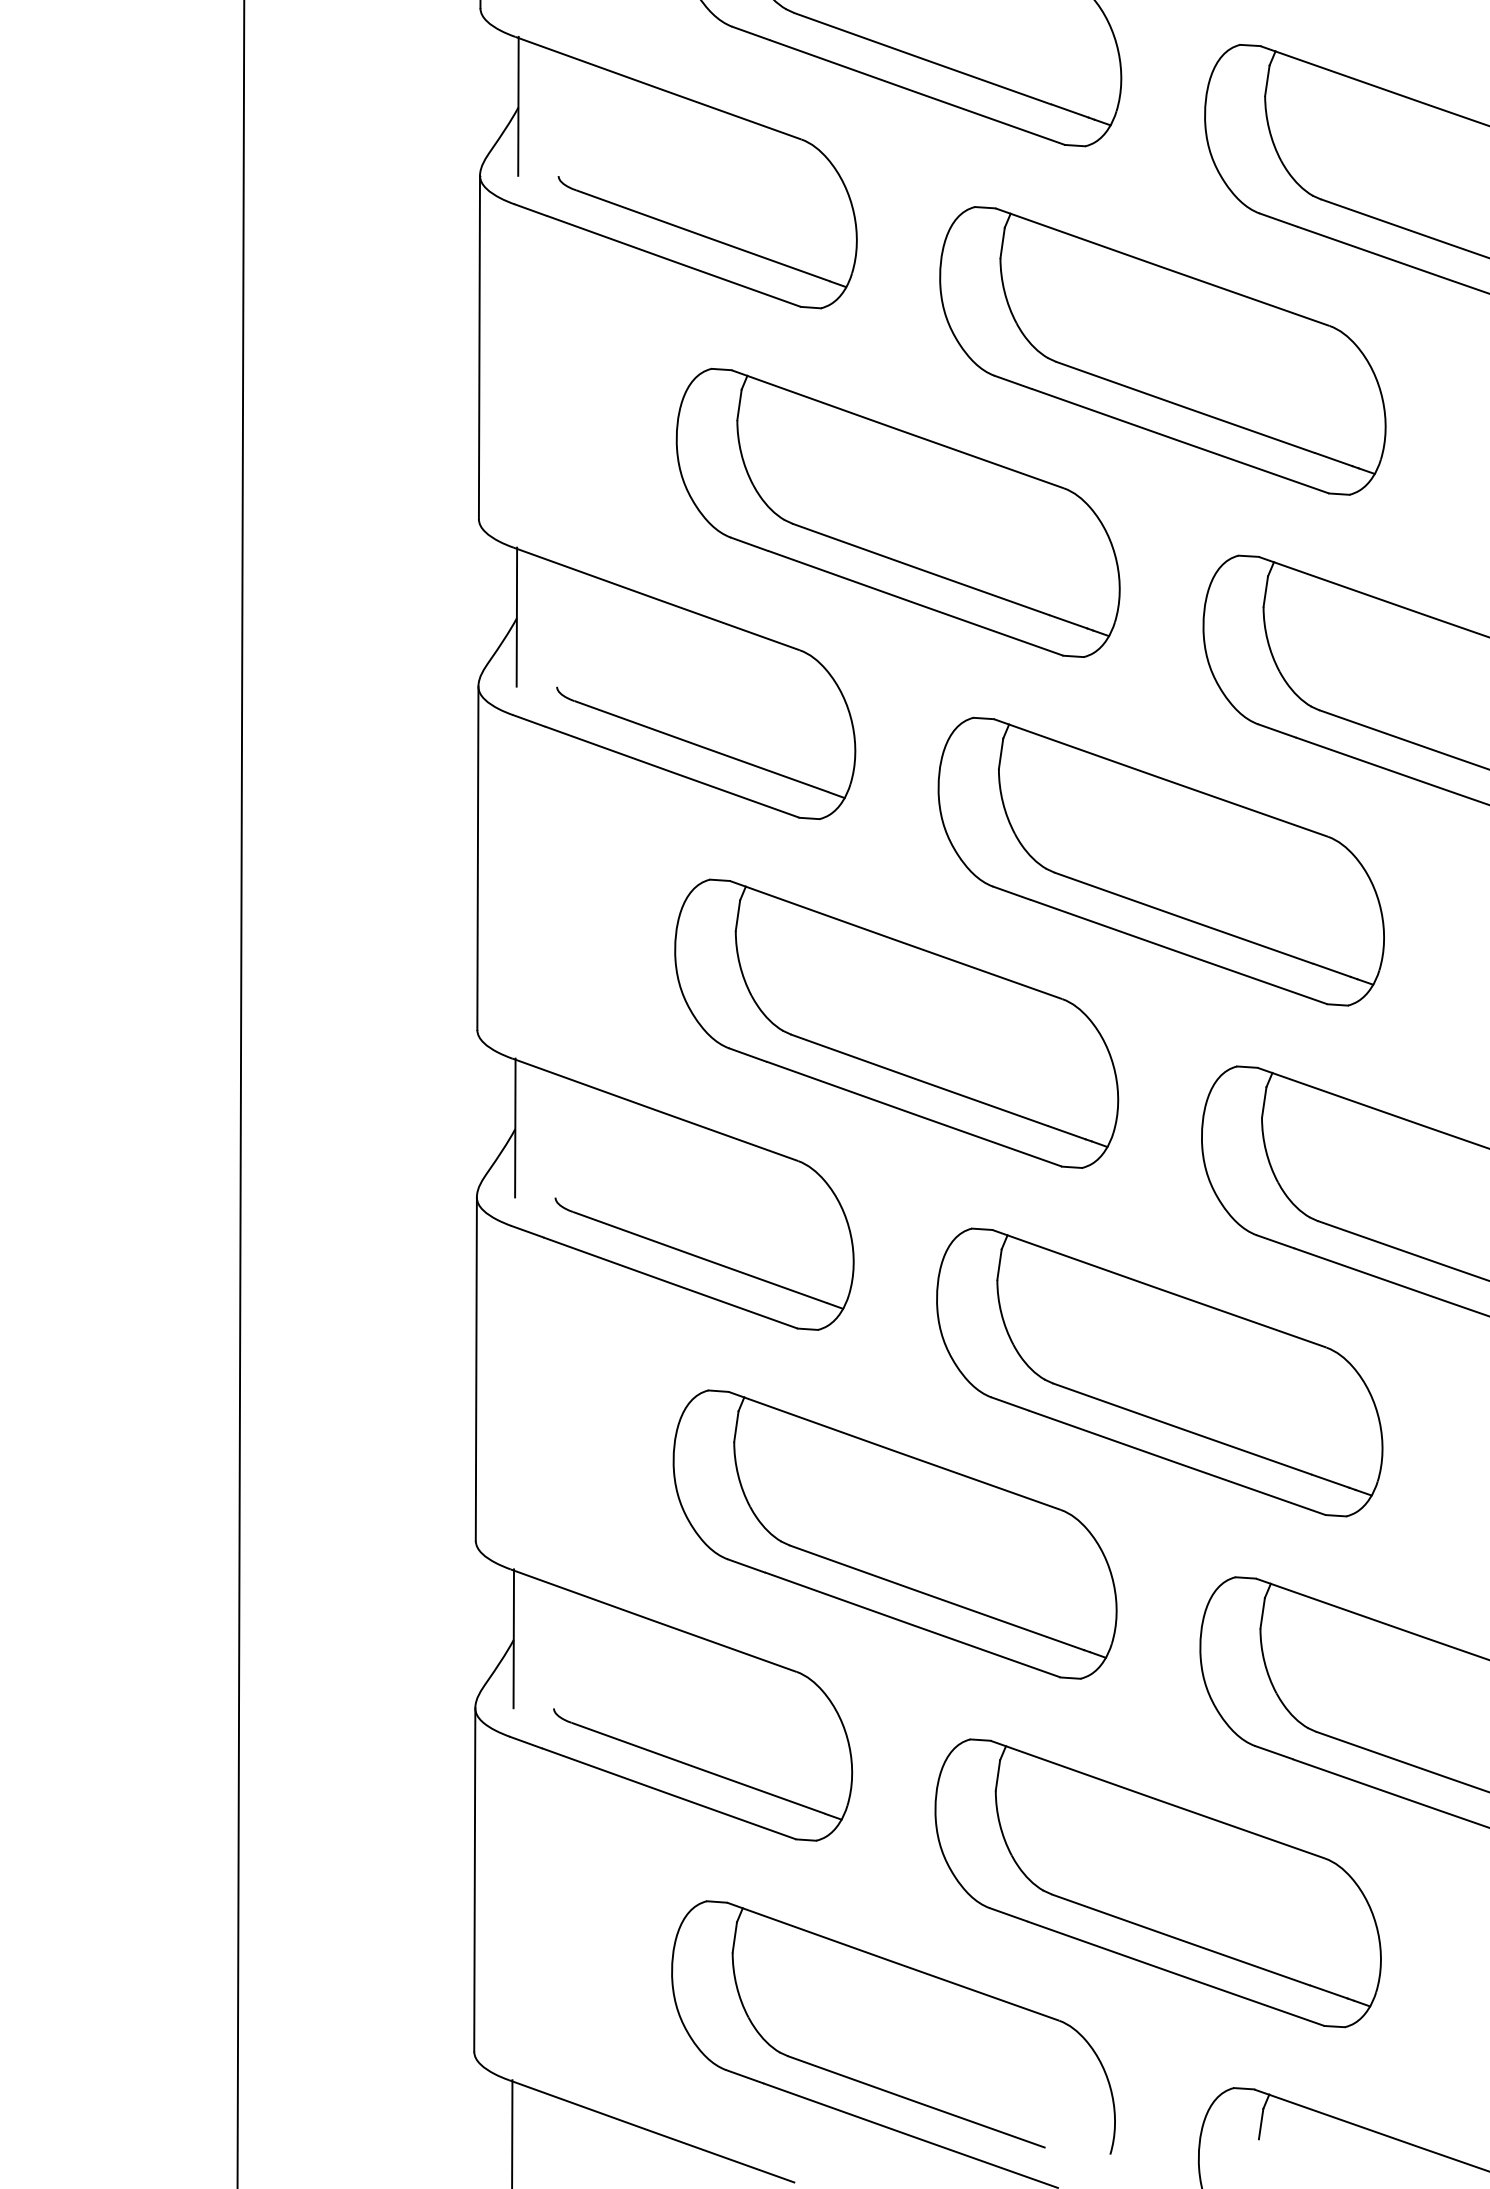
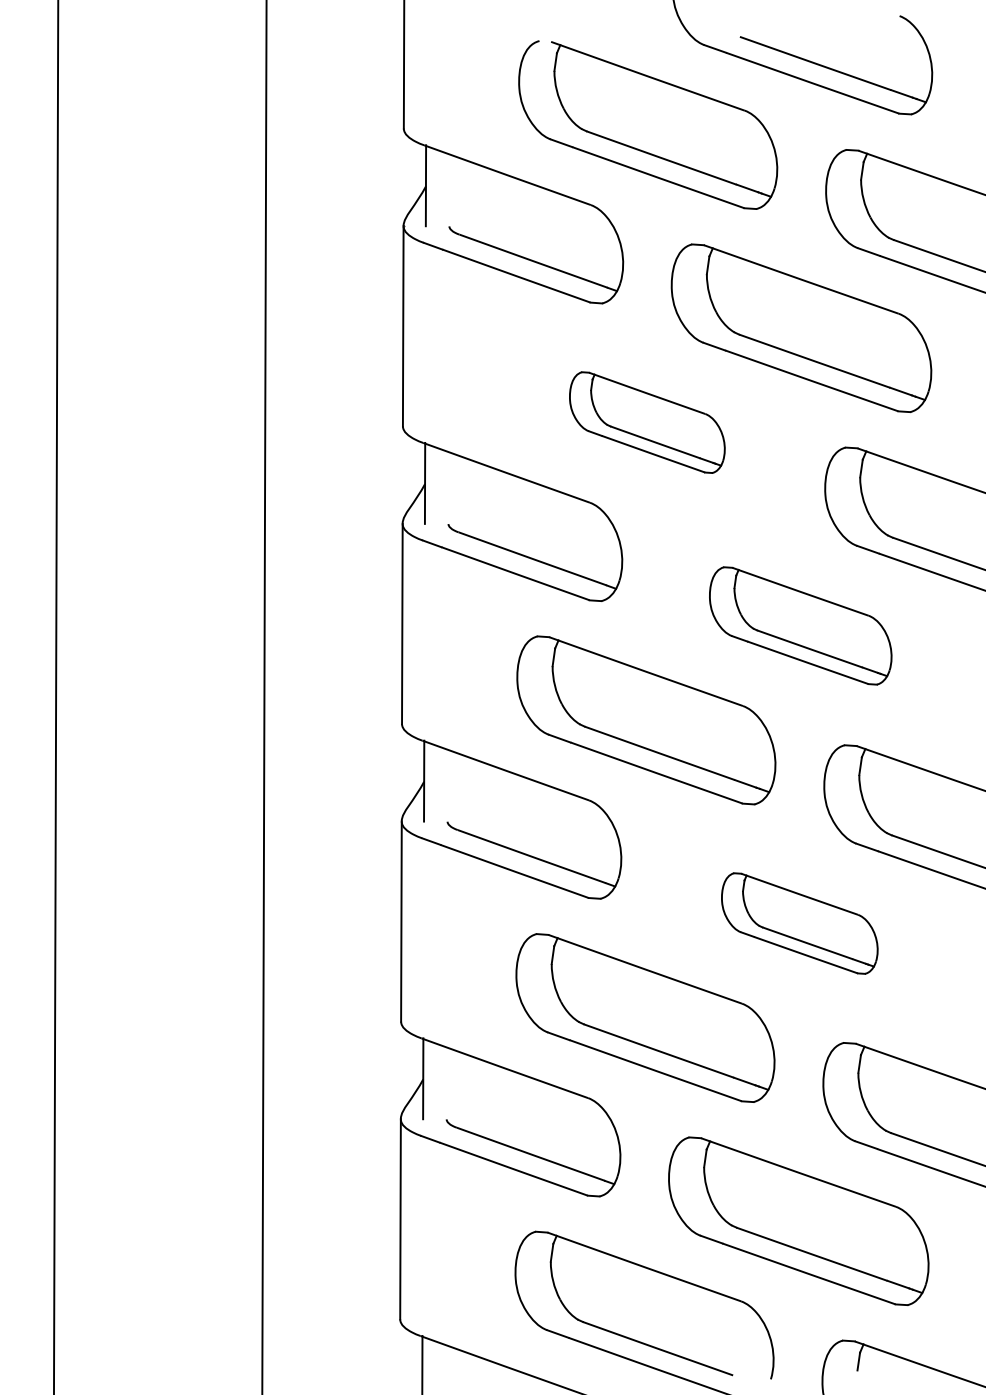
part: (898, 512) -> (647, 422), size x0.6
part: (1161, 860) -> (800, 625), size x0.7
part: (1159, 1372) -> (799, 923), size x0.6

